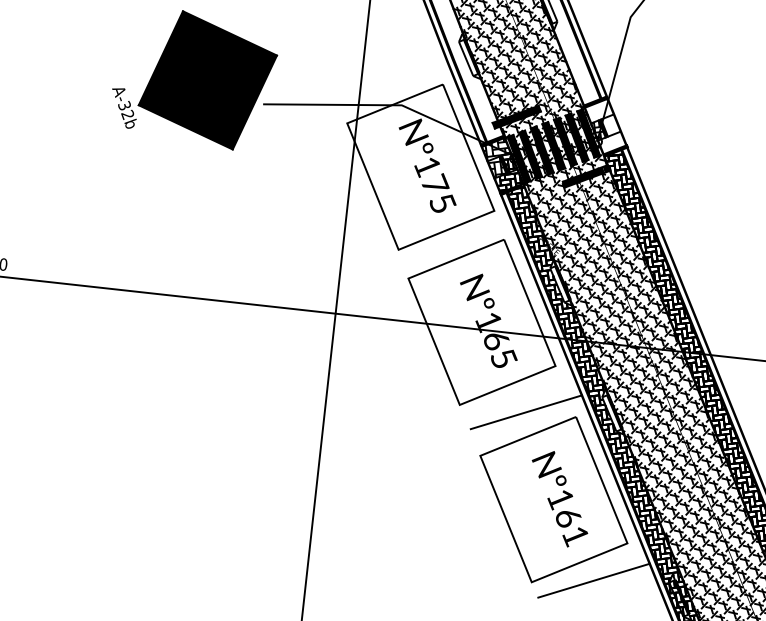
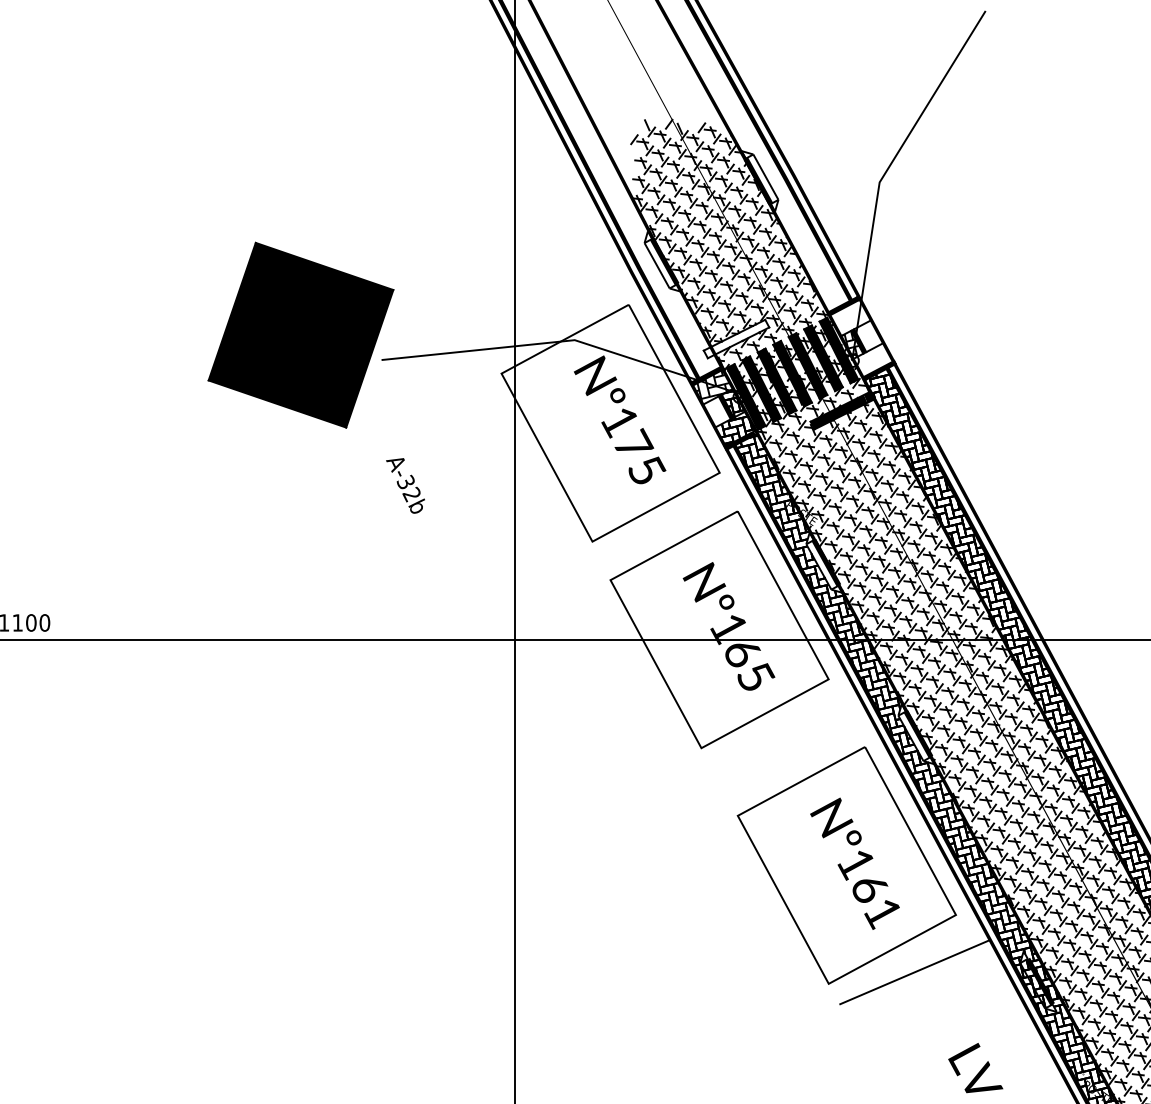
text: (123, 107) -> (405, 485), moved
fill: (516, 116) -> (736, 338), removed
hatch: (496, 167) -> (716, 411), removed
line: (525, 412) -> (794, 748), removed

